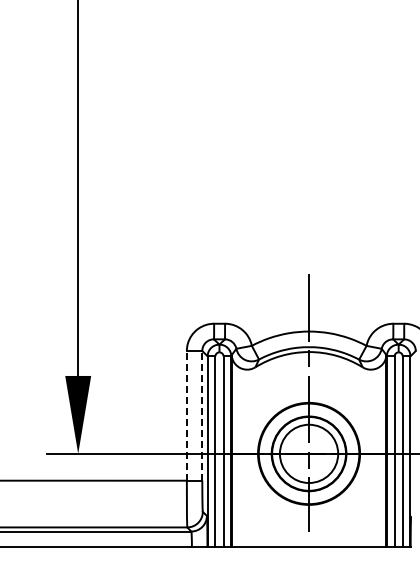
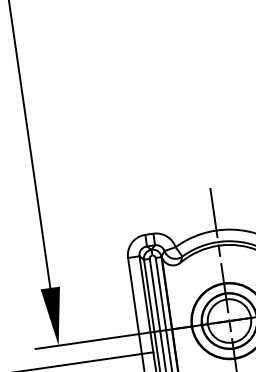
line: (186, 415) -> (134, 305), dashed -> solid
line: (202, 415) -> (146, 304), dashed -> solid

